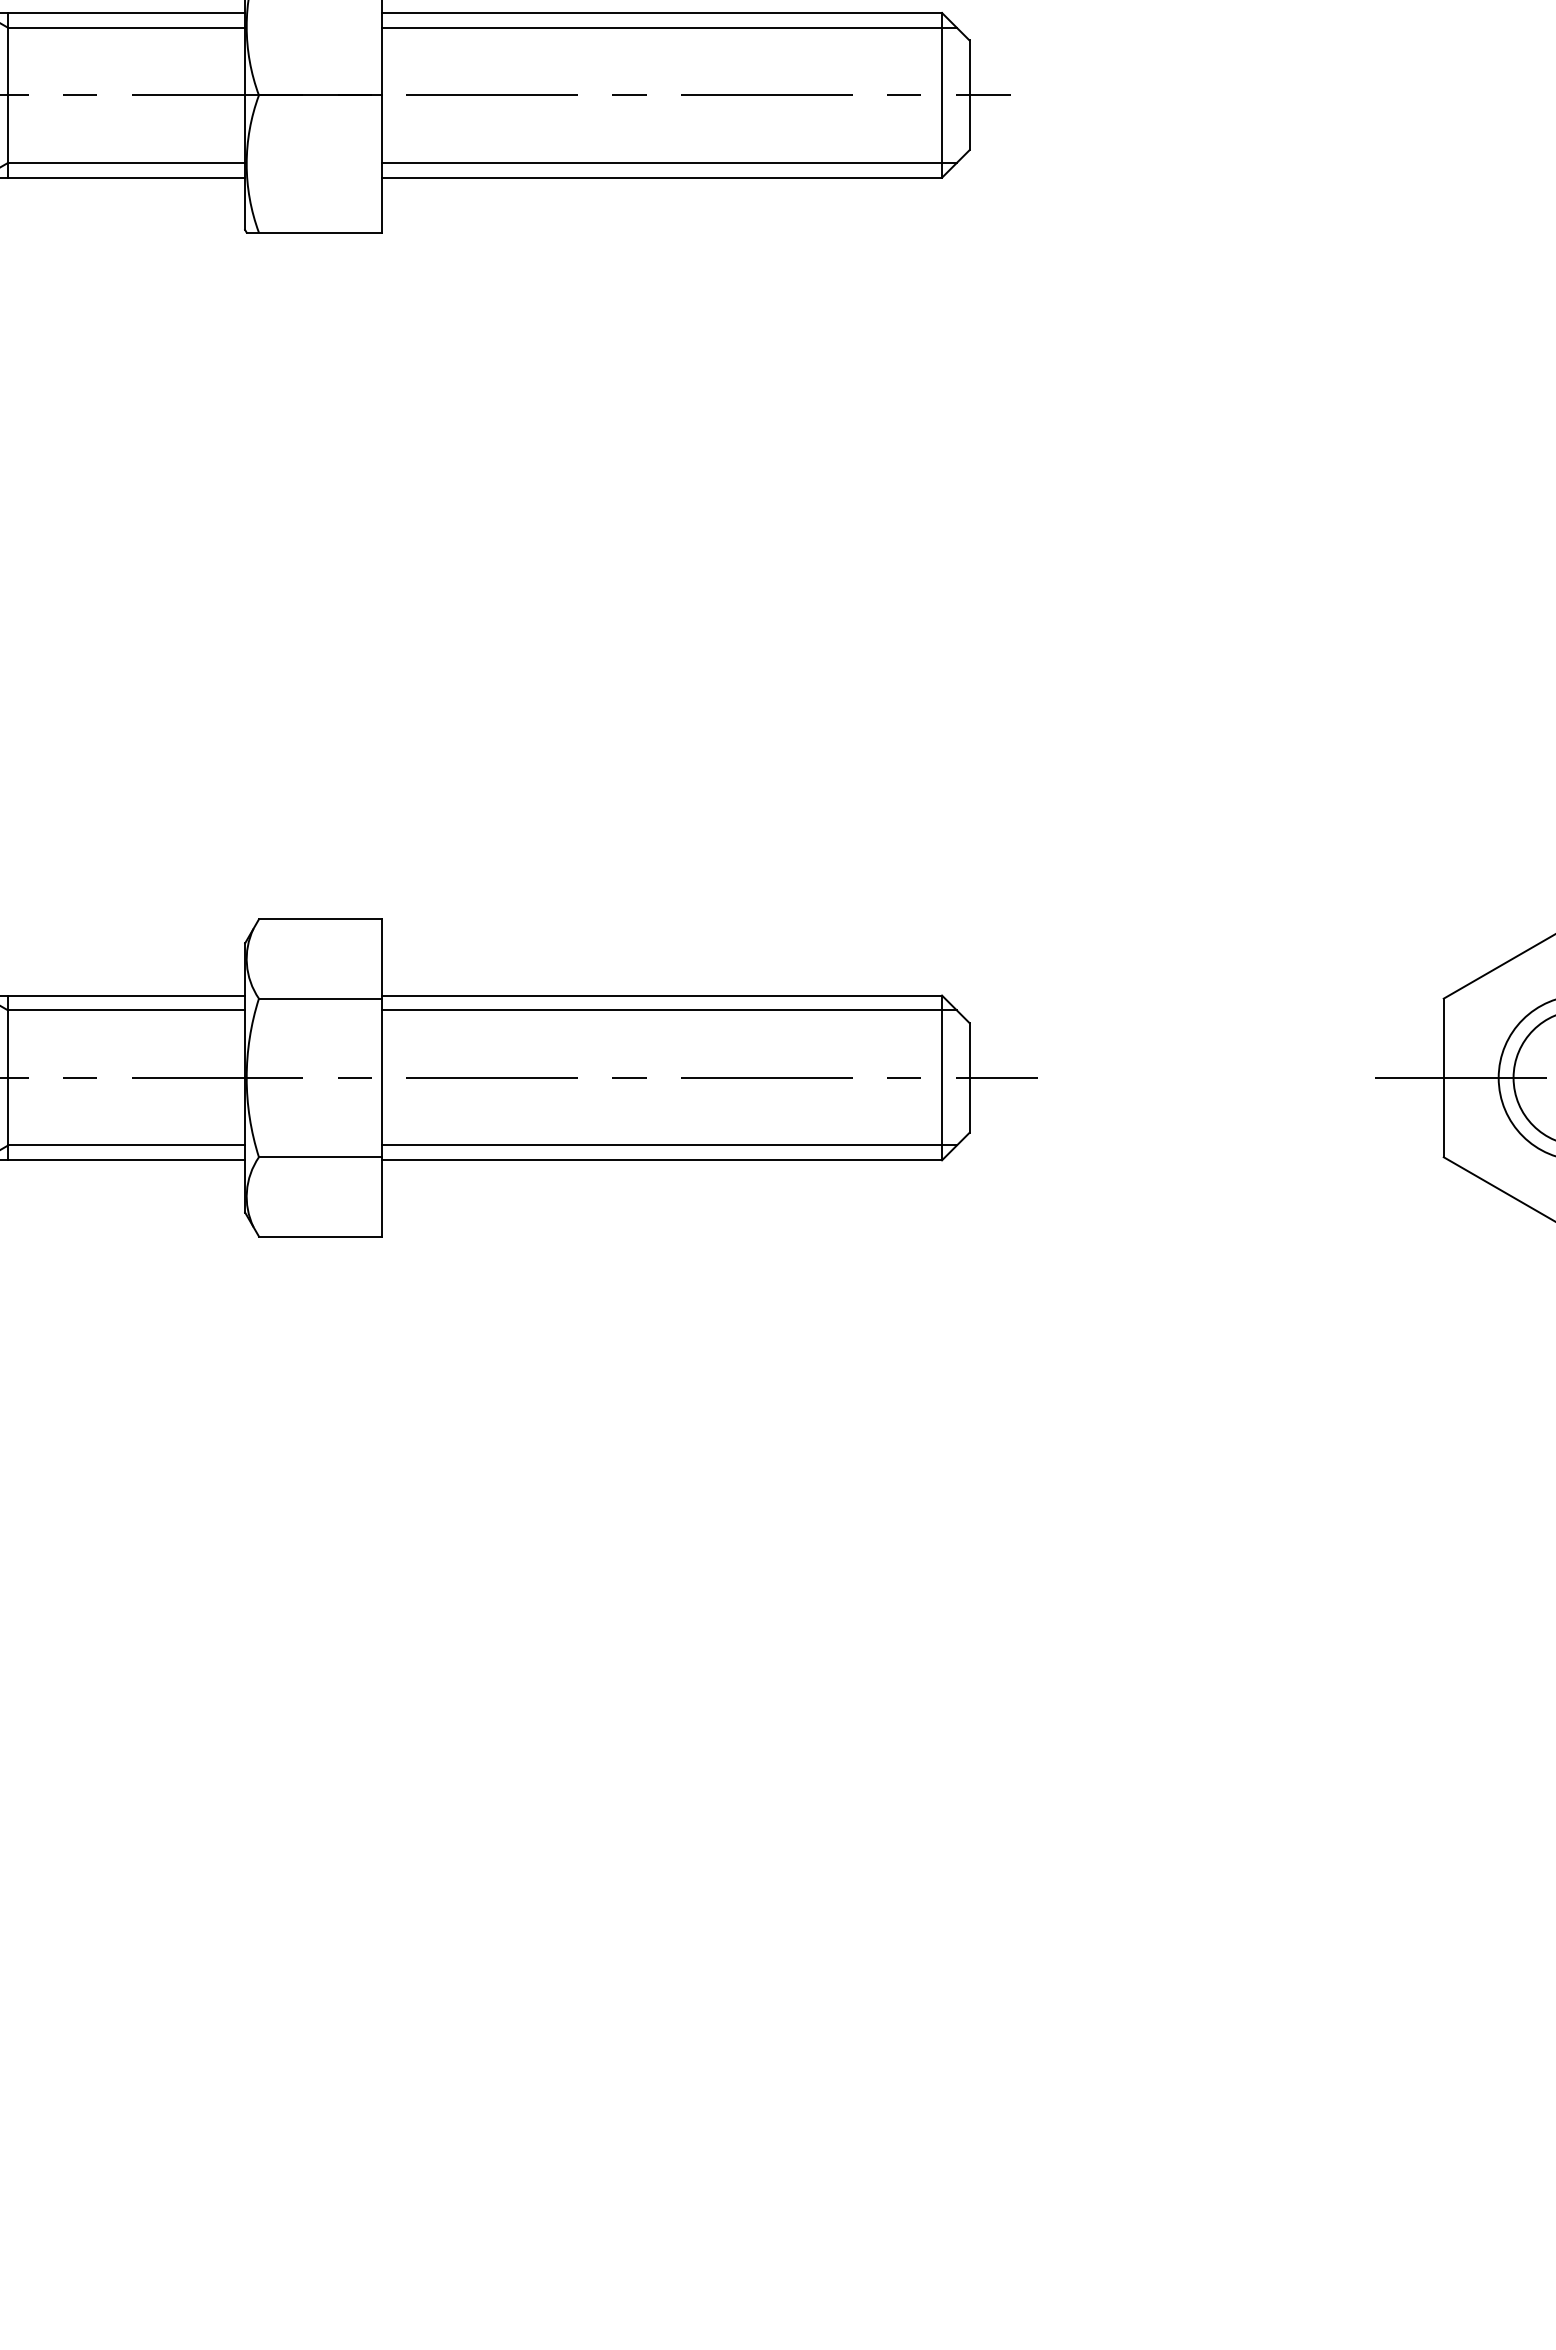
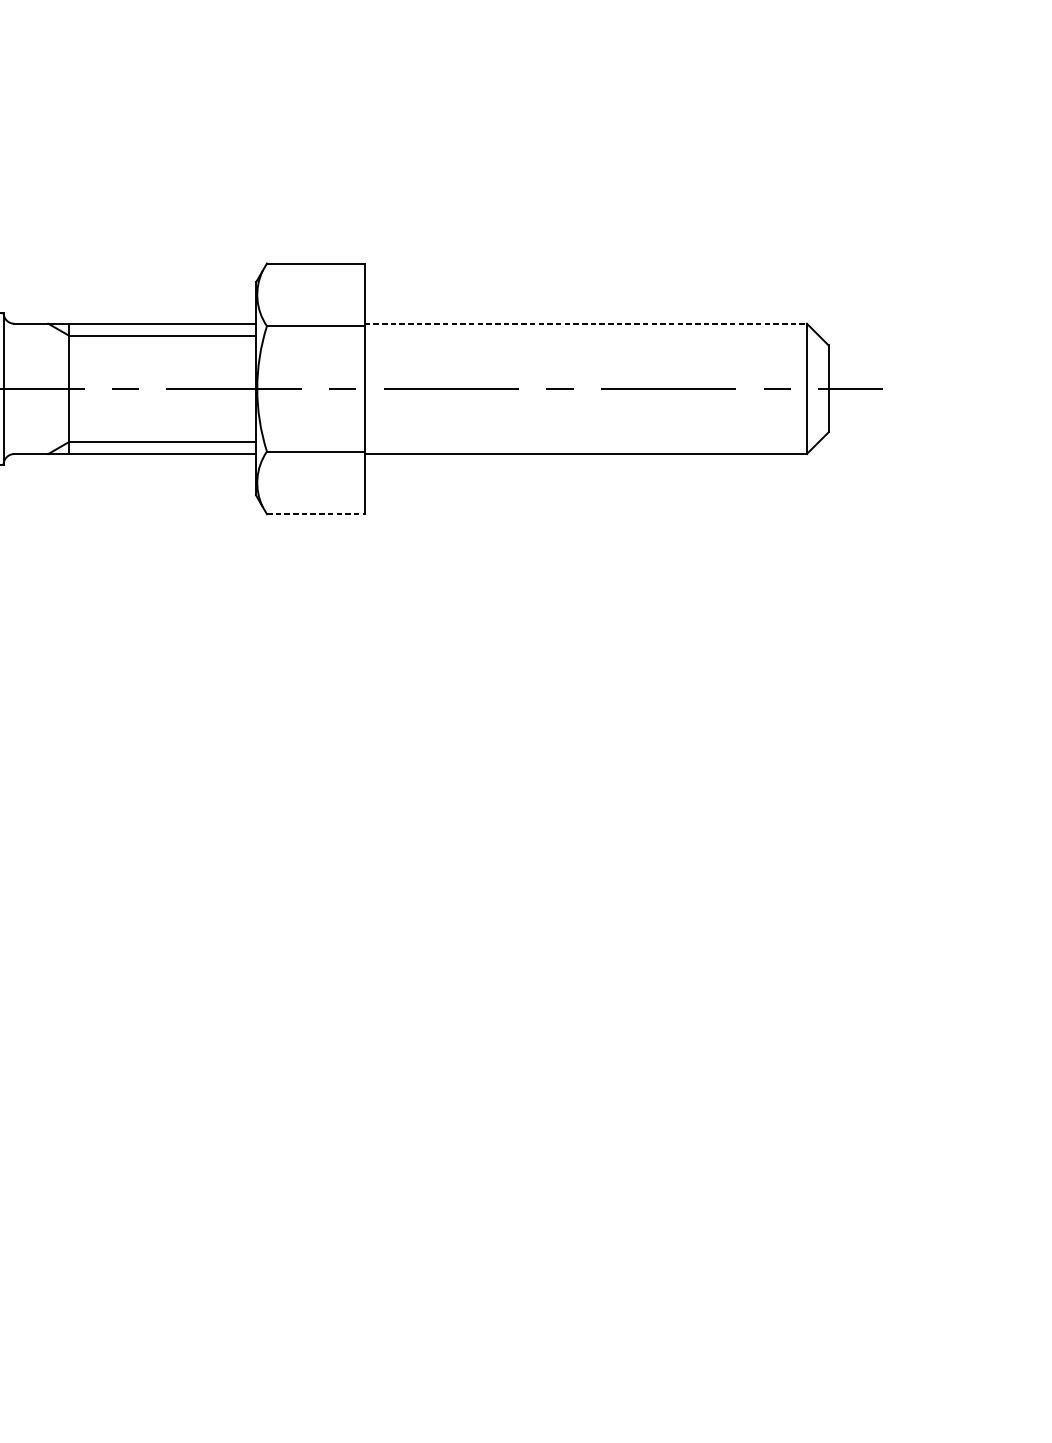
line: (662, 995) -> (585, 323), solid -> dashed
line: (669, 1010) -> (591, 335), removed
line: (669, 1145) -> (591, 442), removed
line: (320, 1236) -> (315, 514), solid -> dashed

